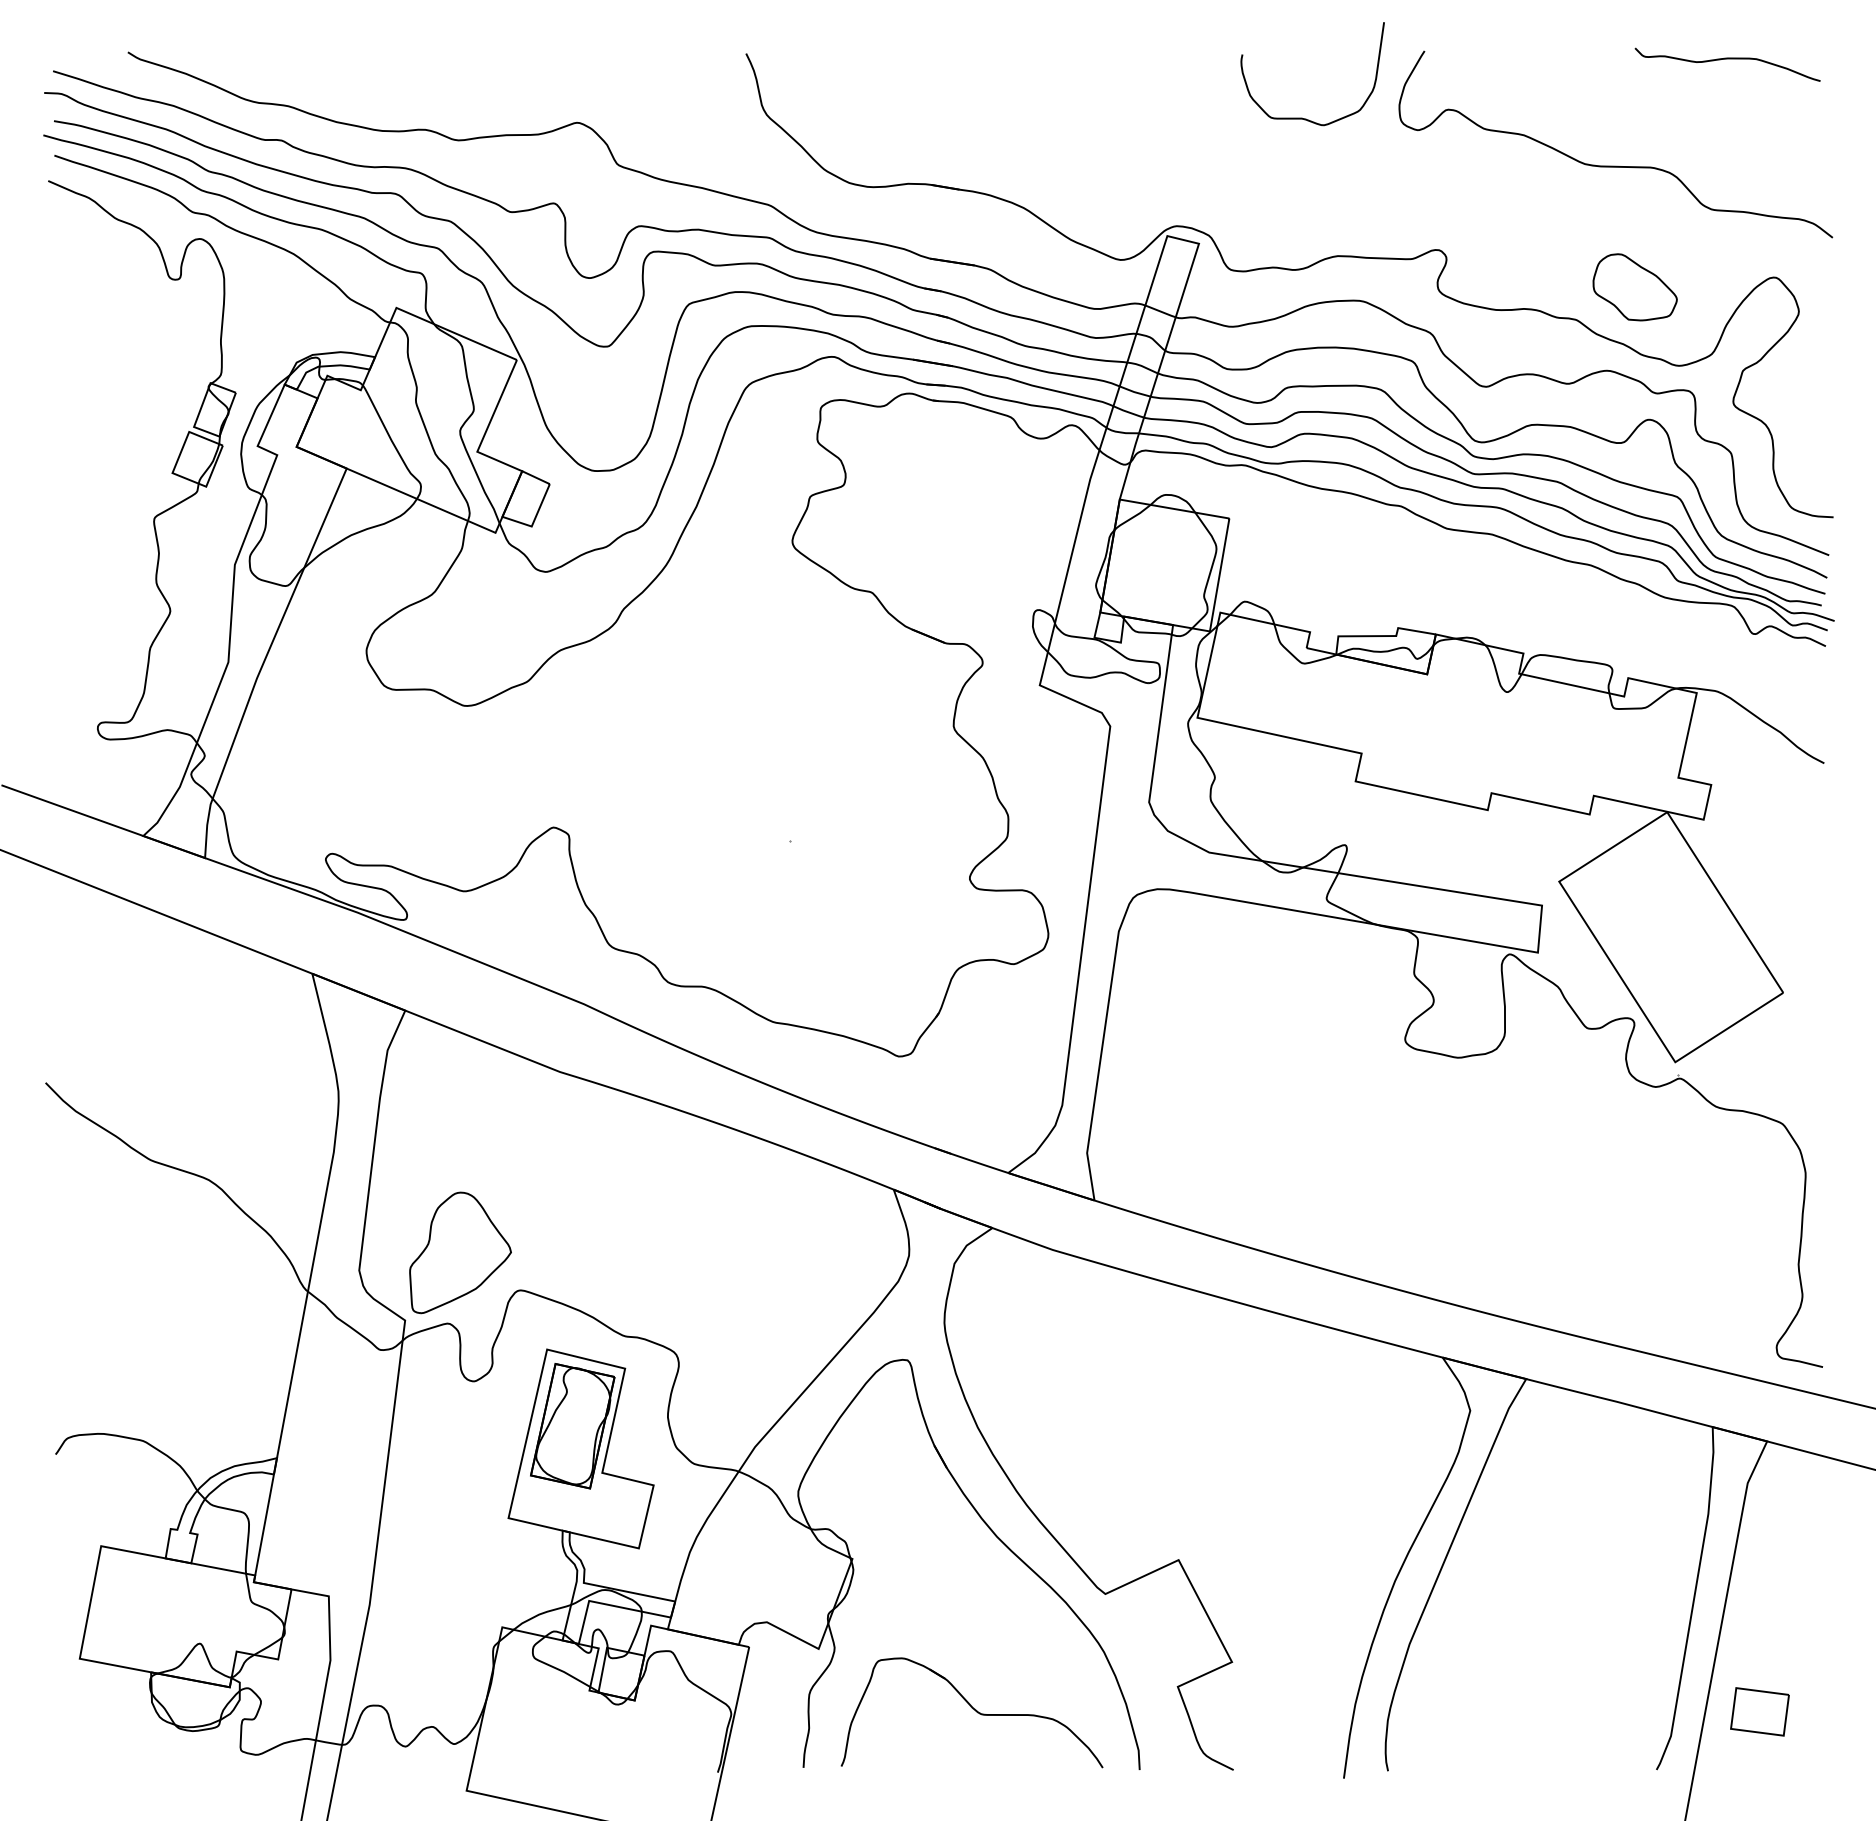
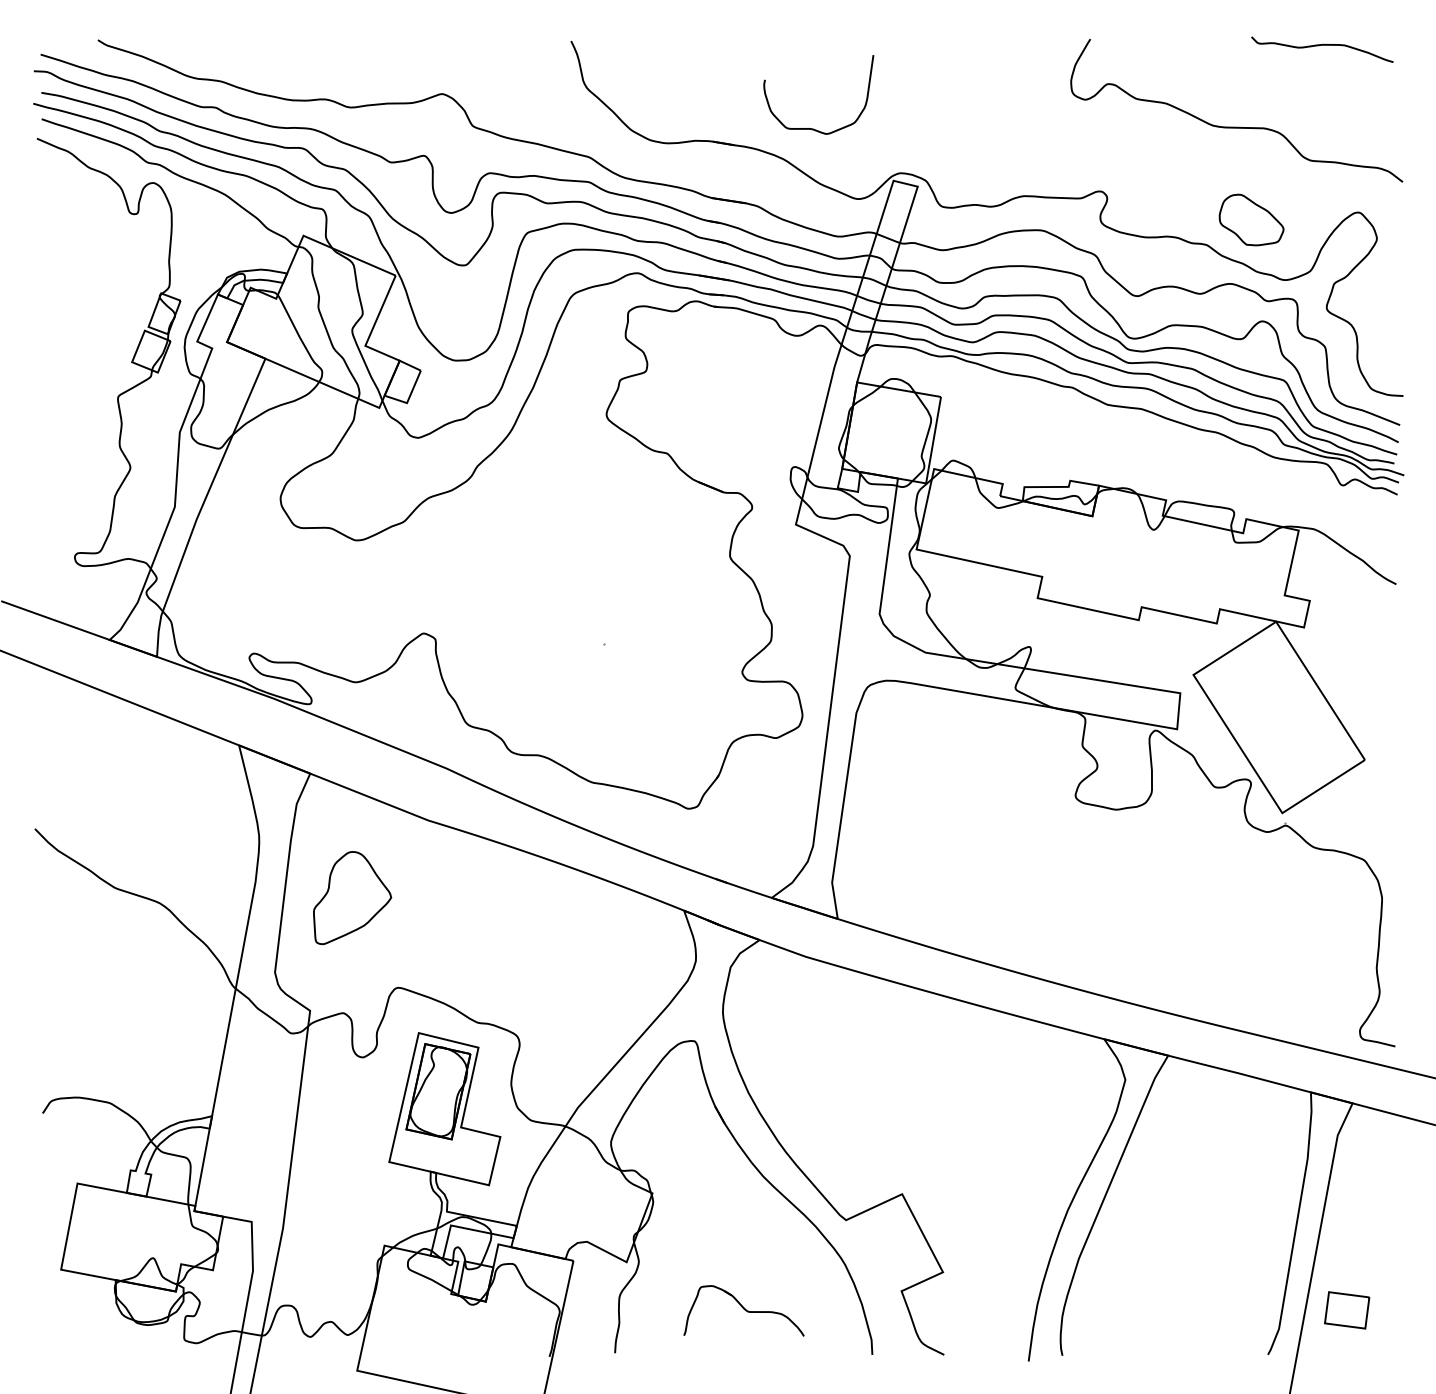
curve: (1305, 118) -> (813, 128), moved
part: (460, 1253) -> (352, 898), moved
part: (971, 1712) -> (743, 1310), size x0.6

